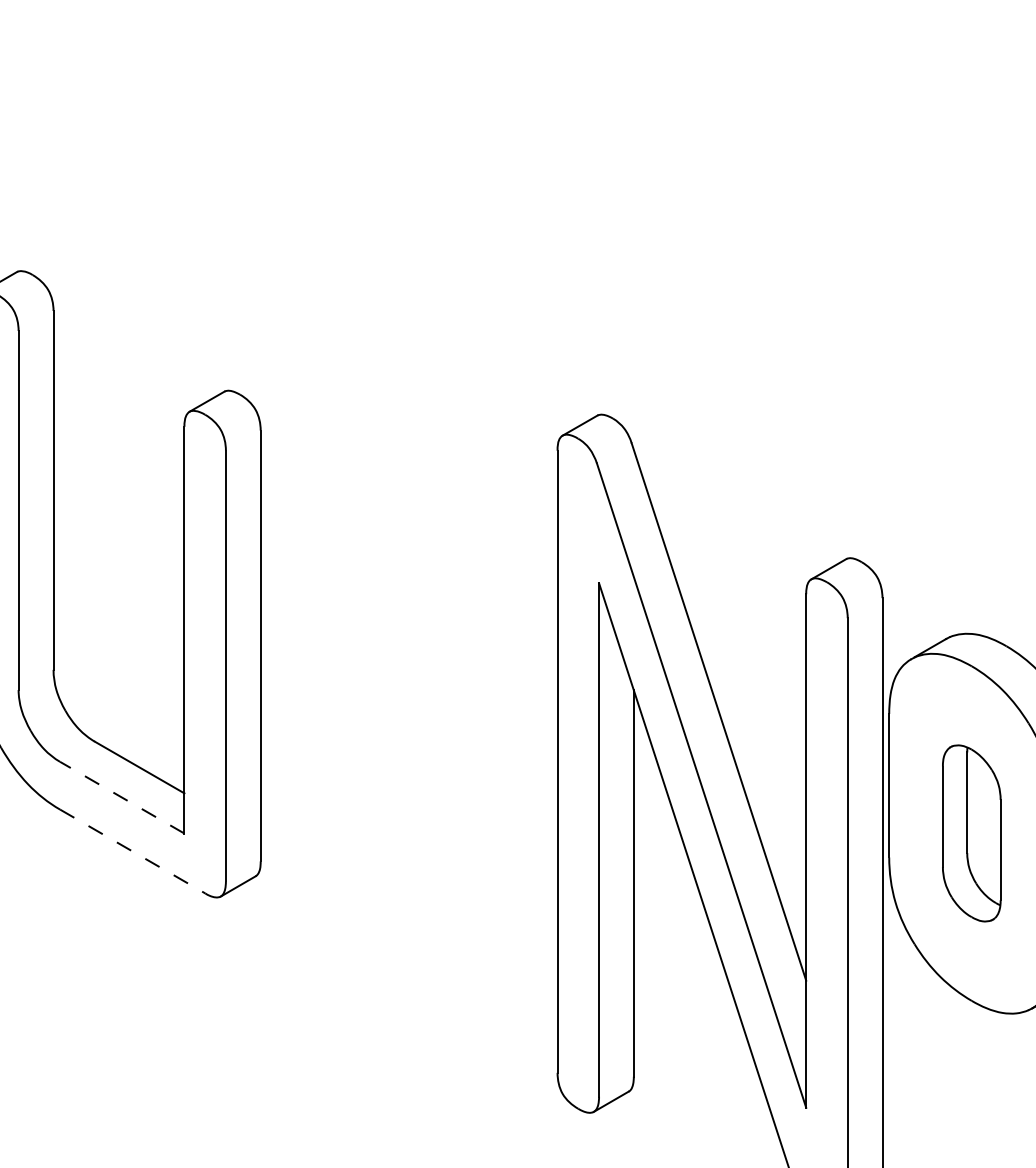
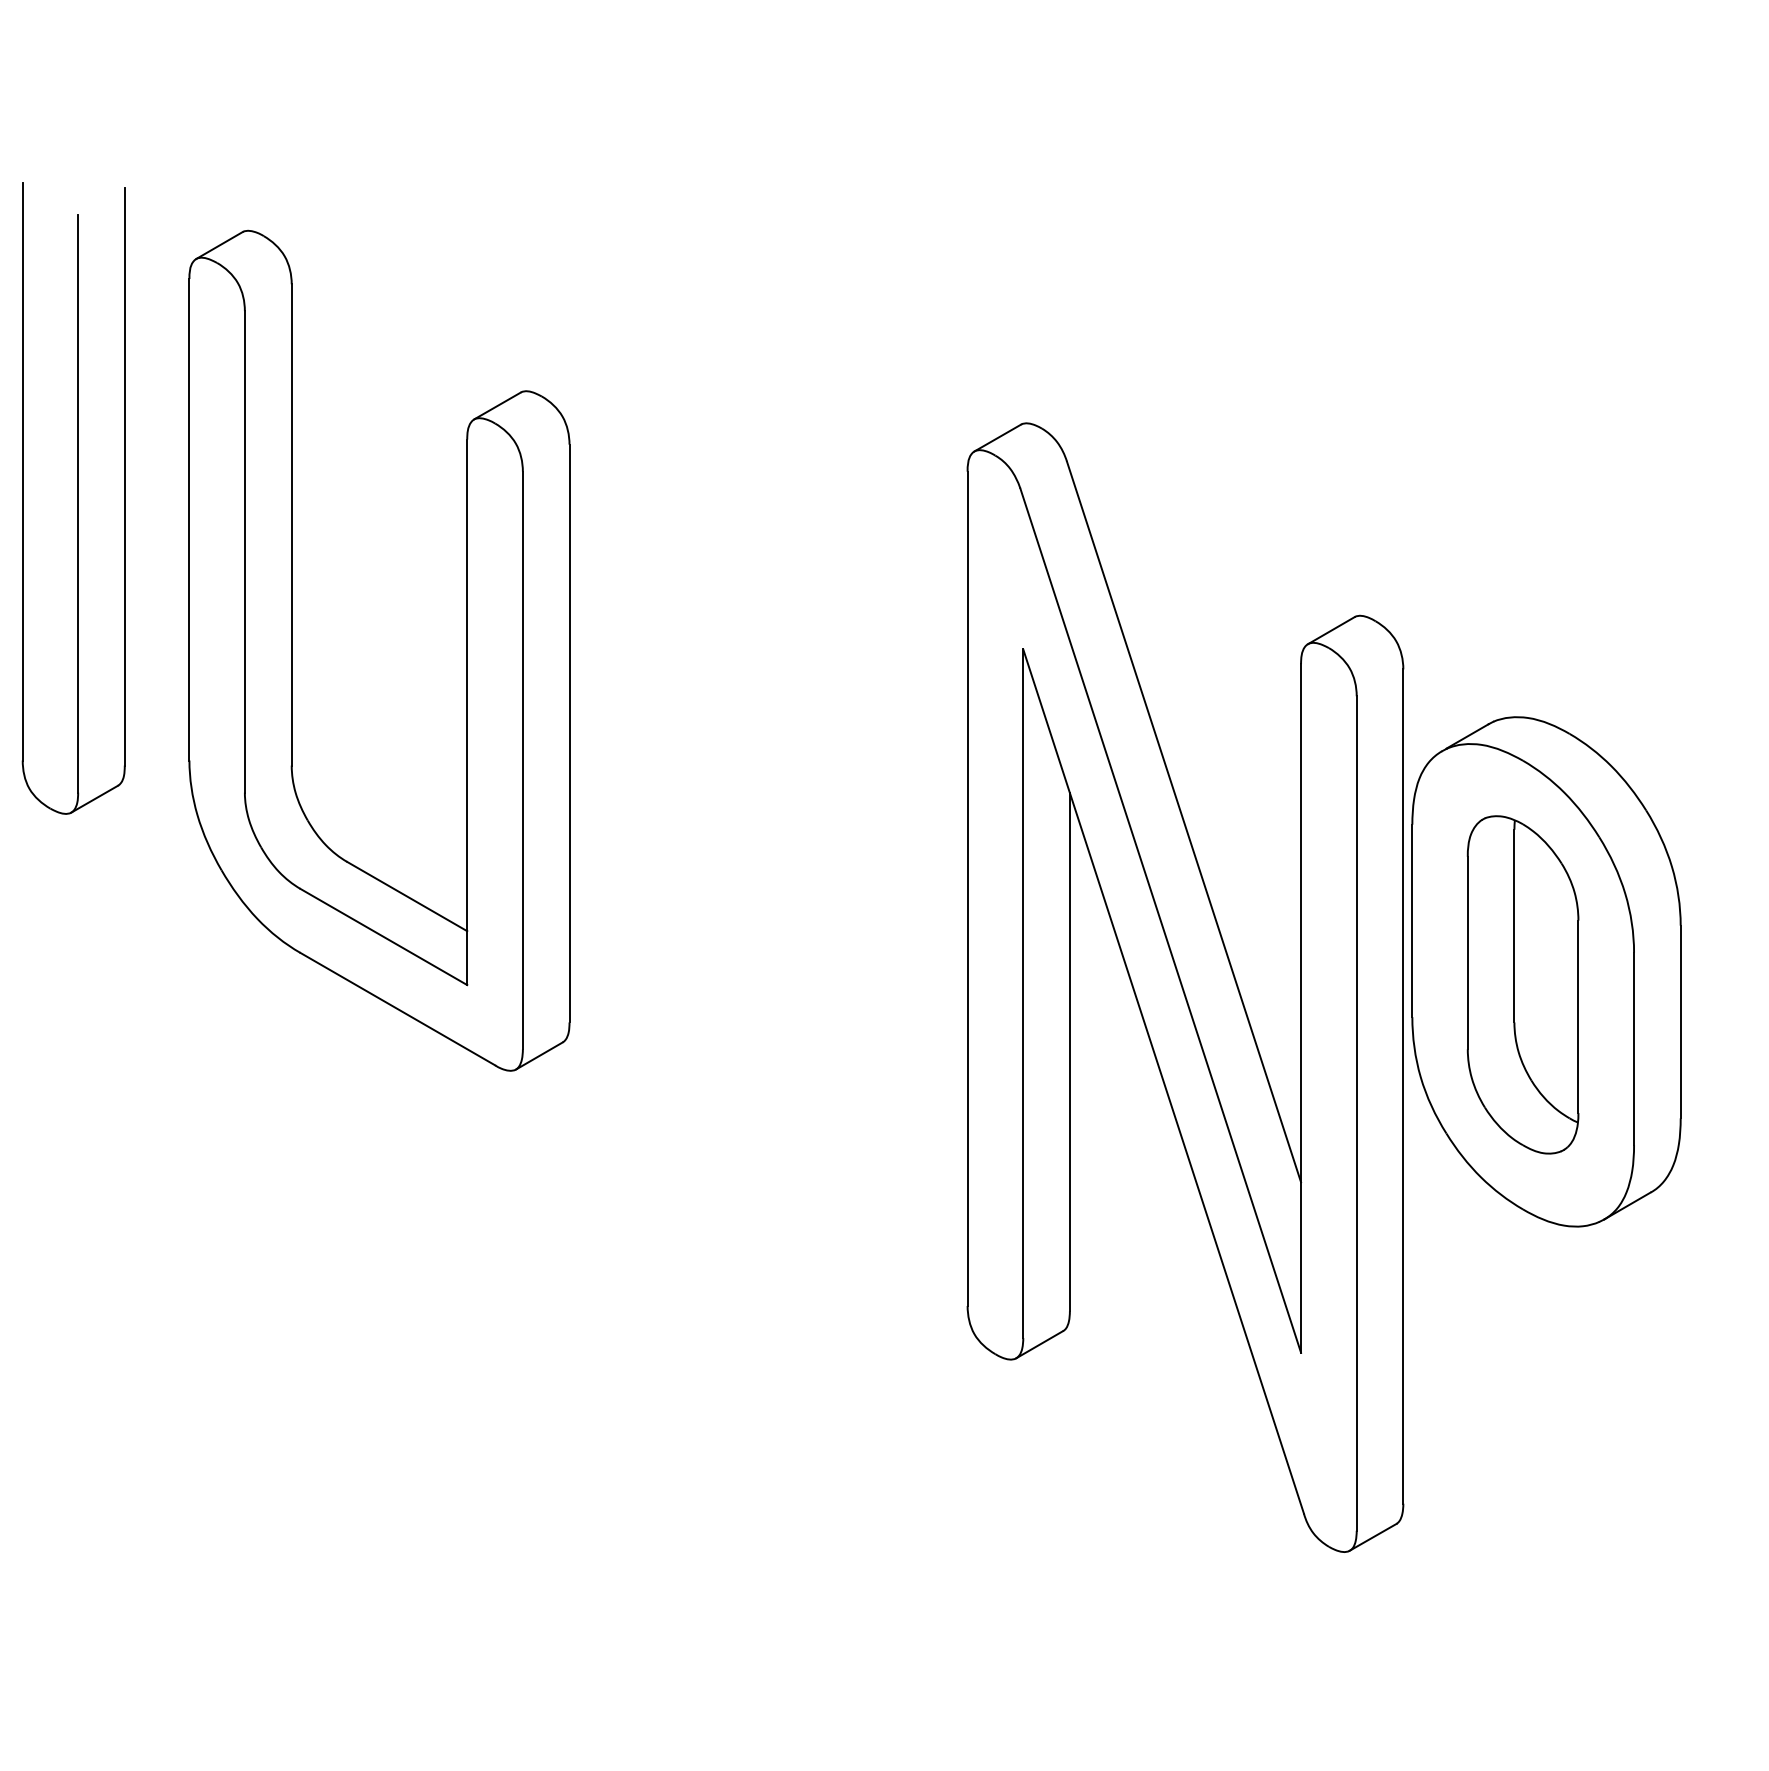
line: (121, 797) -> (383, 936), dashed -> solid
part: (971, 833) -> (1522, 984), size x1.43
line: (133, 851) -> (398, 1009), dashed -> solid

